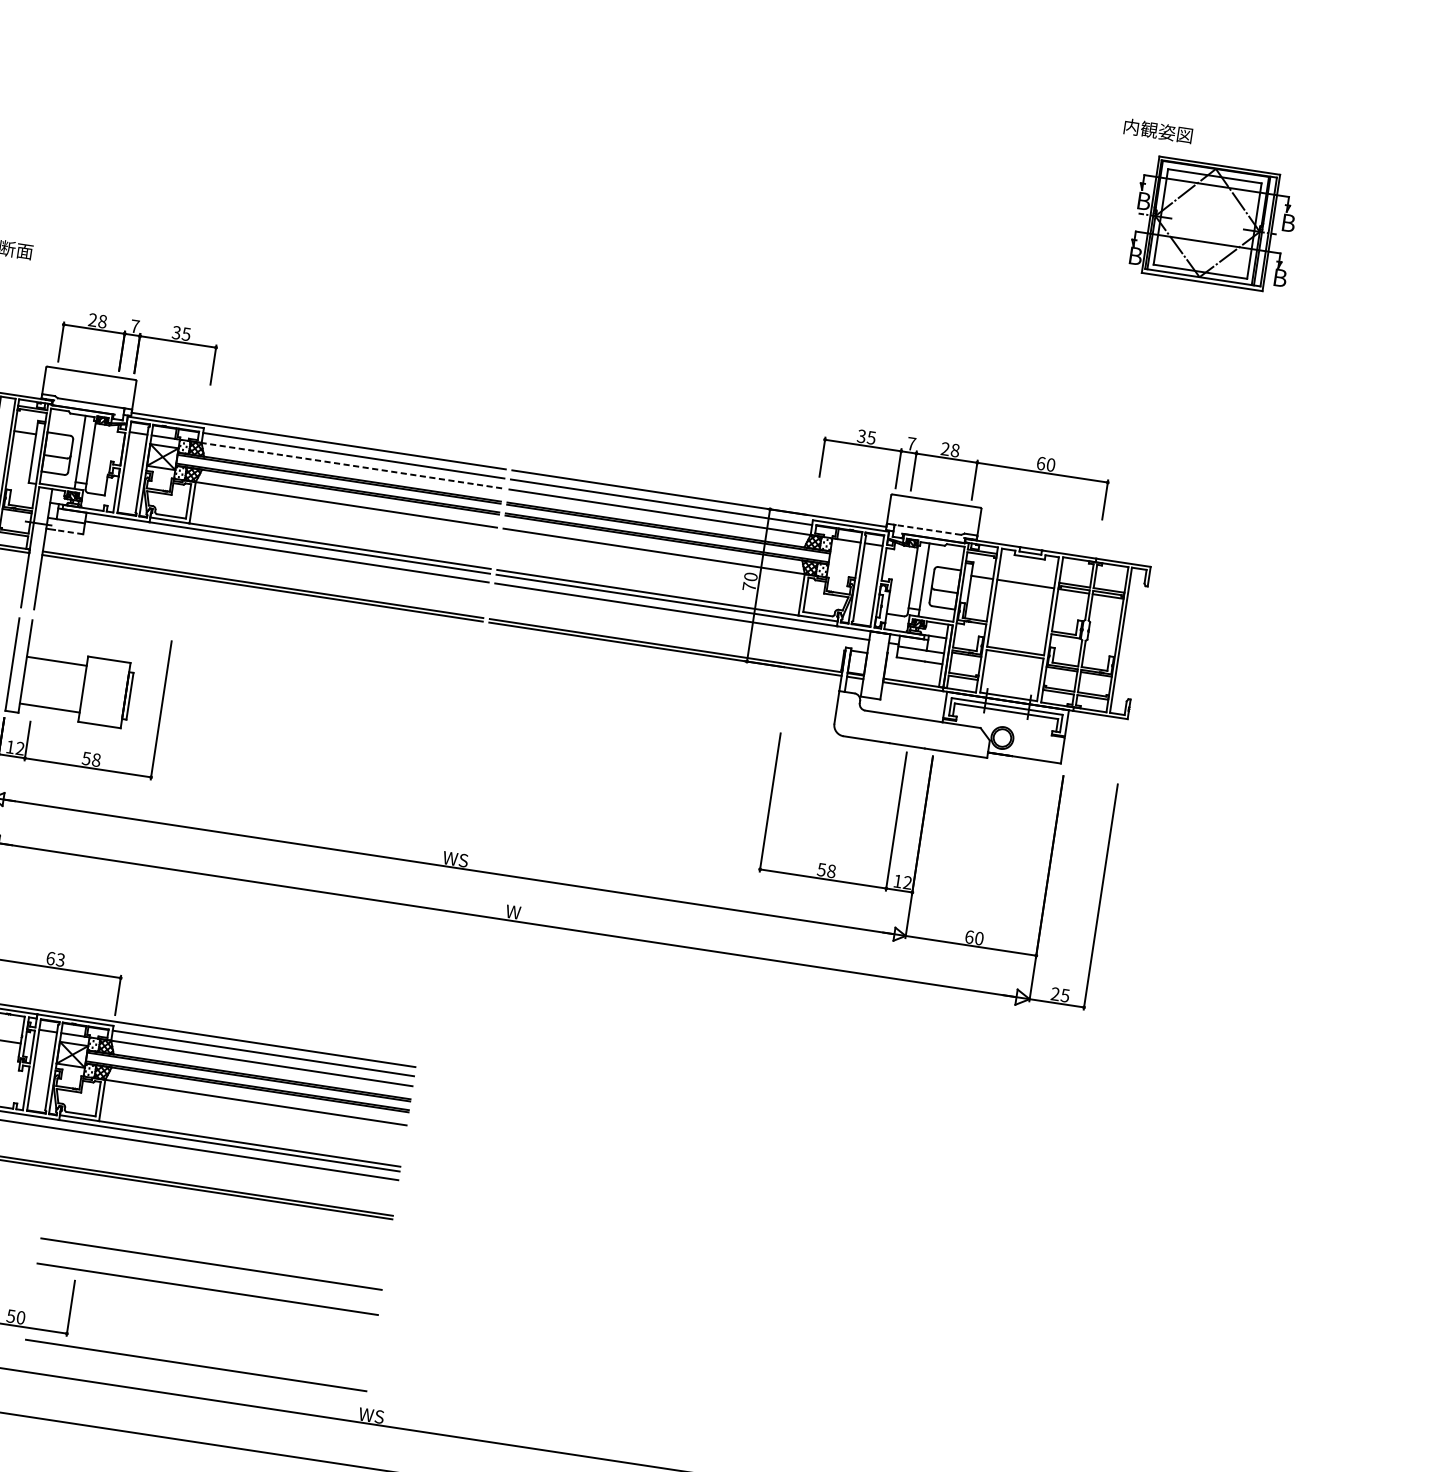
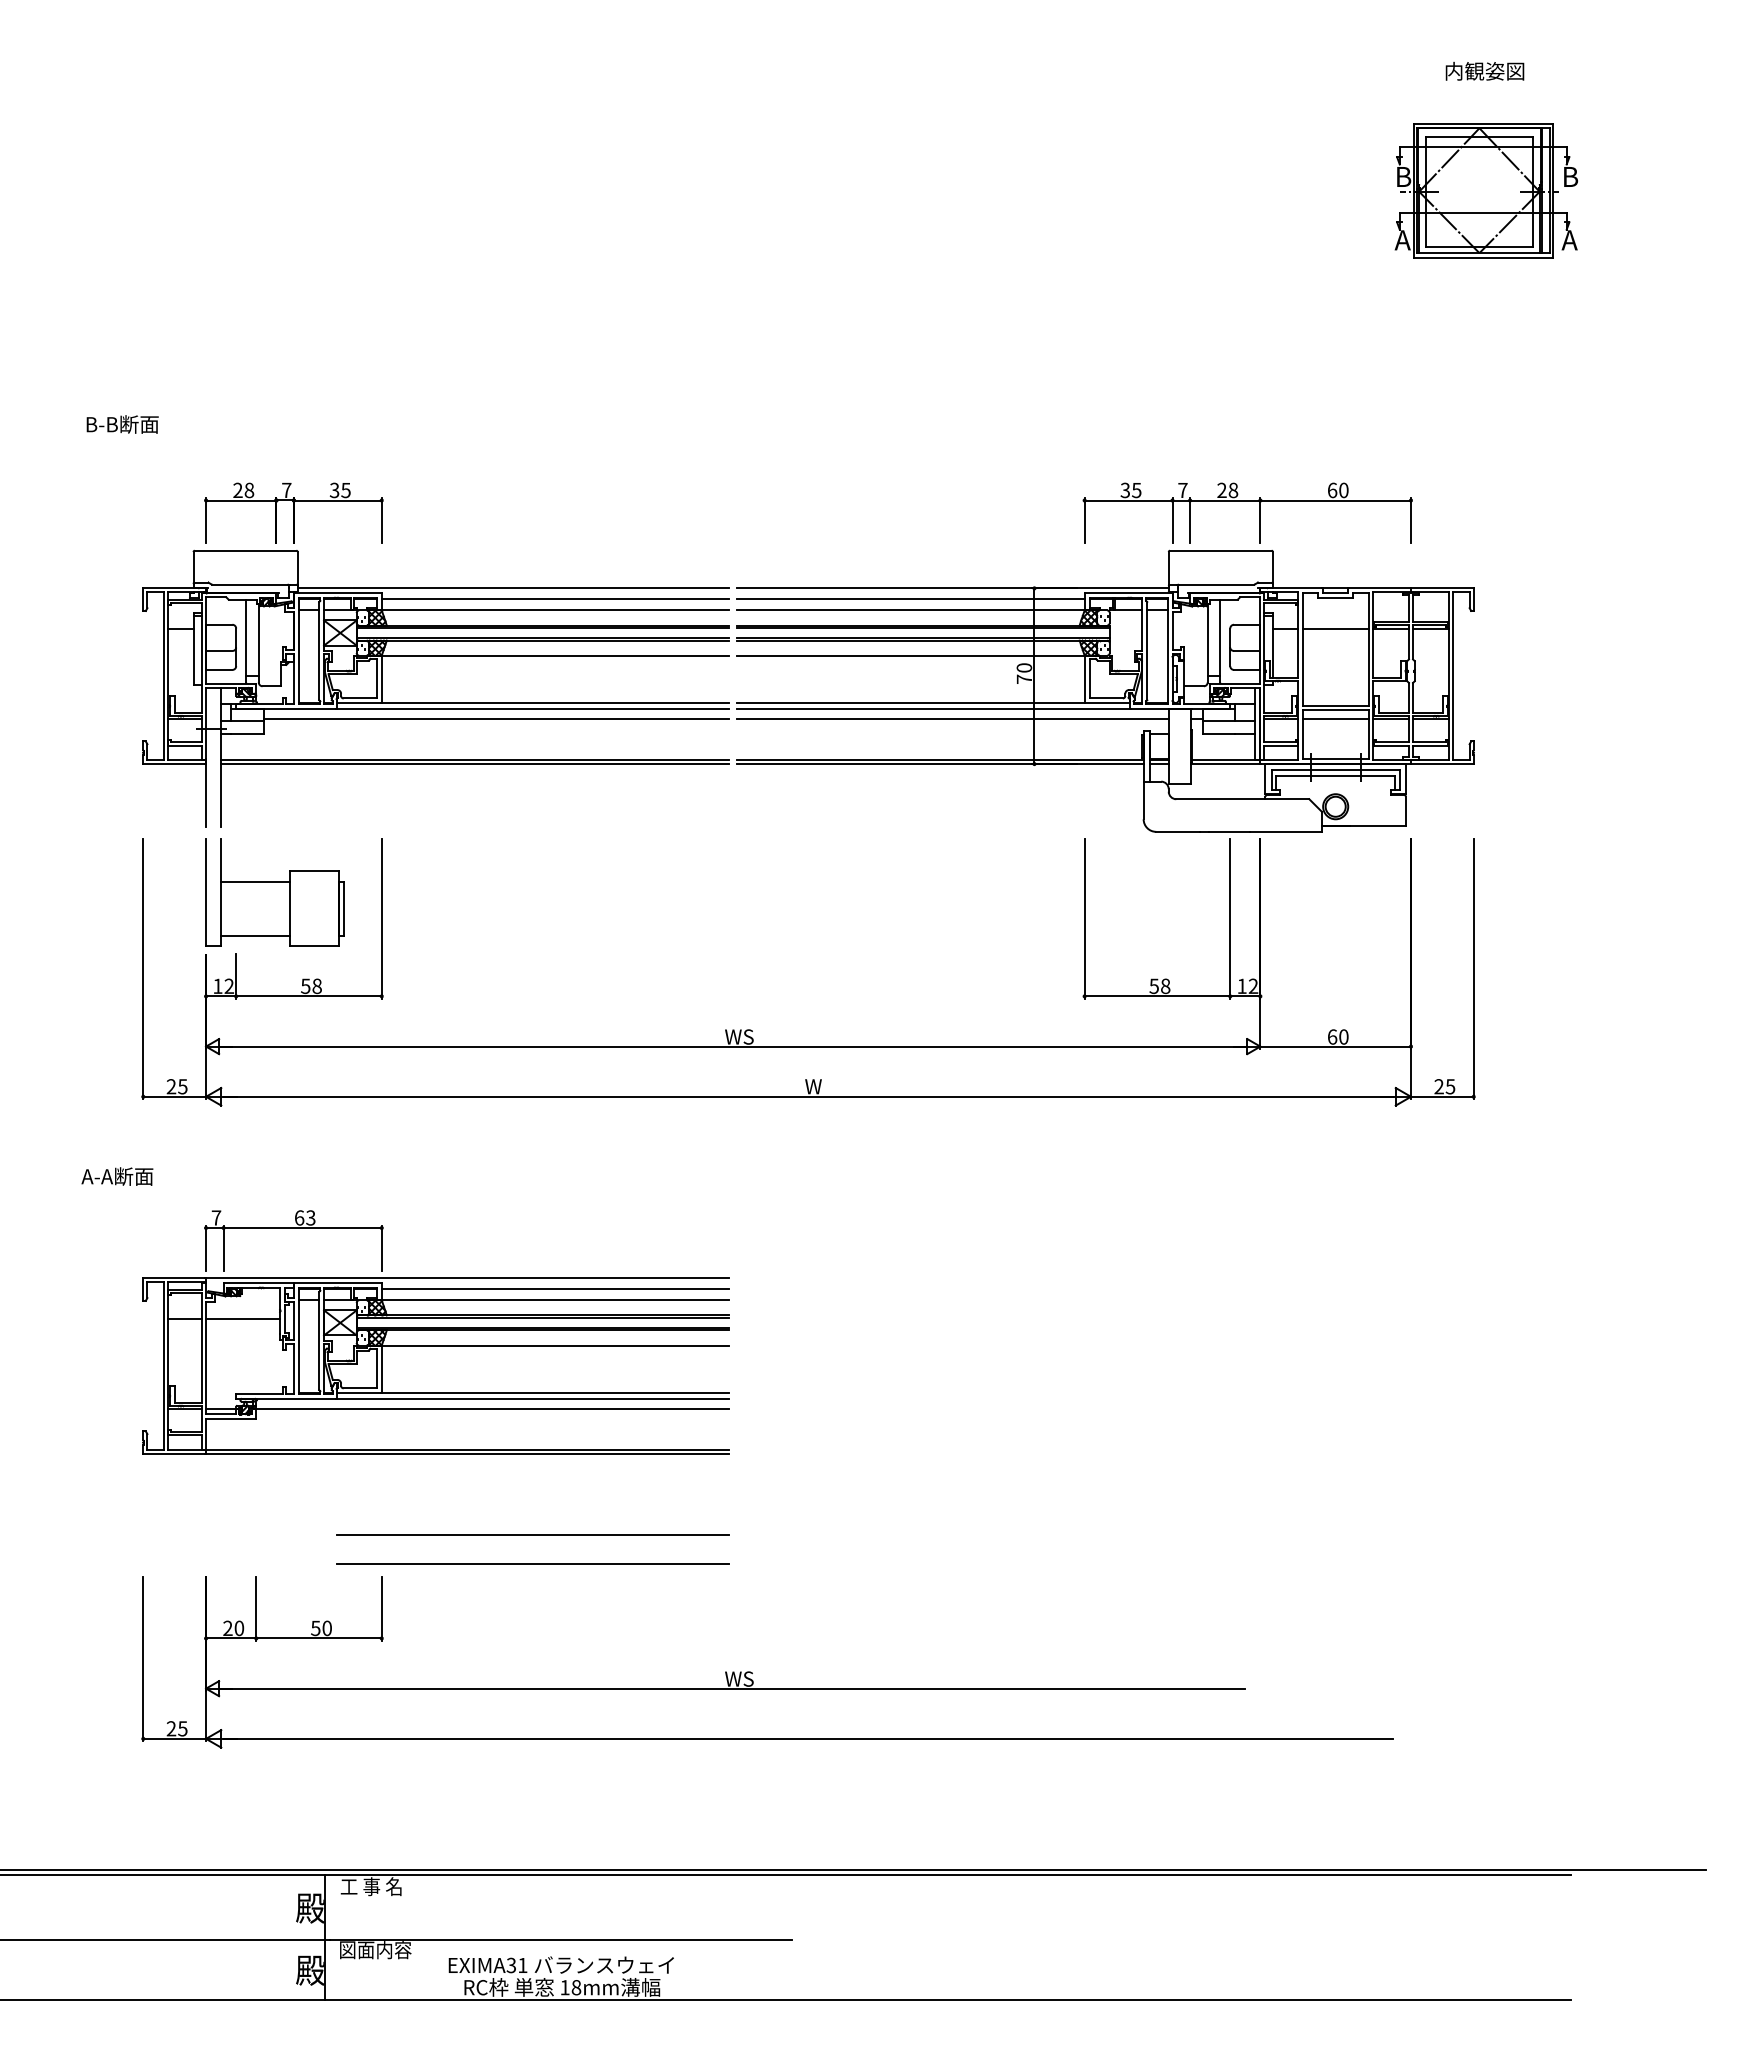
text: (1158, 130) -> (1484, 70), moved
text: (1134, 256) -> (1402, 240), B -> A
text: (1279, 278) -> (1569, 240), B -> A
line: (352, 465) -> (555, 610), dashed -> solid
line: (928, 529) -> (1216, 584), dashed -> solid
line: (69, 531) -> (247, 733), dashed -> solid
line: (1013, 661) -> (1335, 718), added
line: (195, 1364) -> (532, 1651), removed

